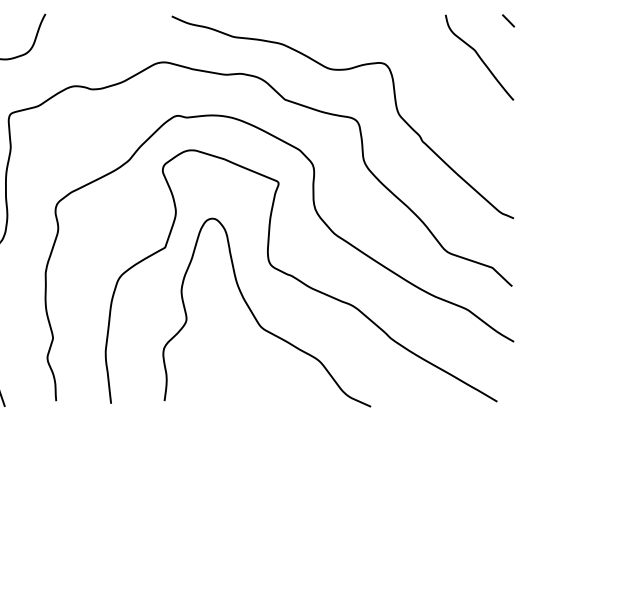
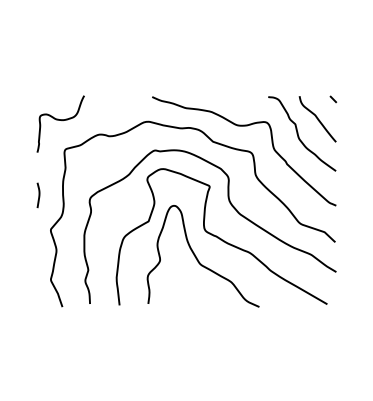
curve: (443, 84) -> (298, 133), added

